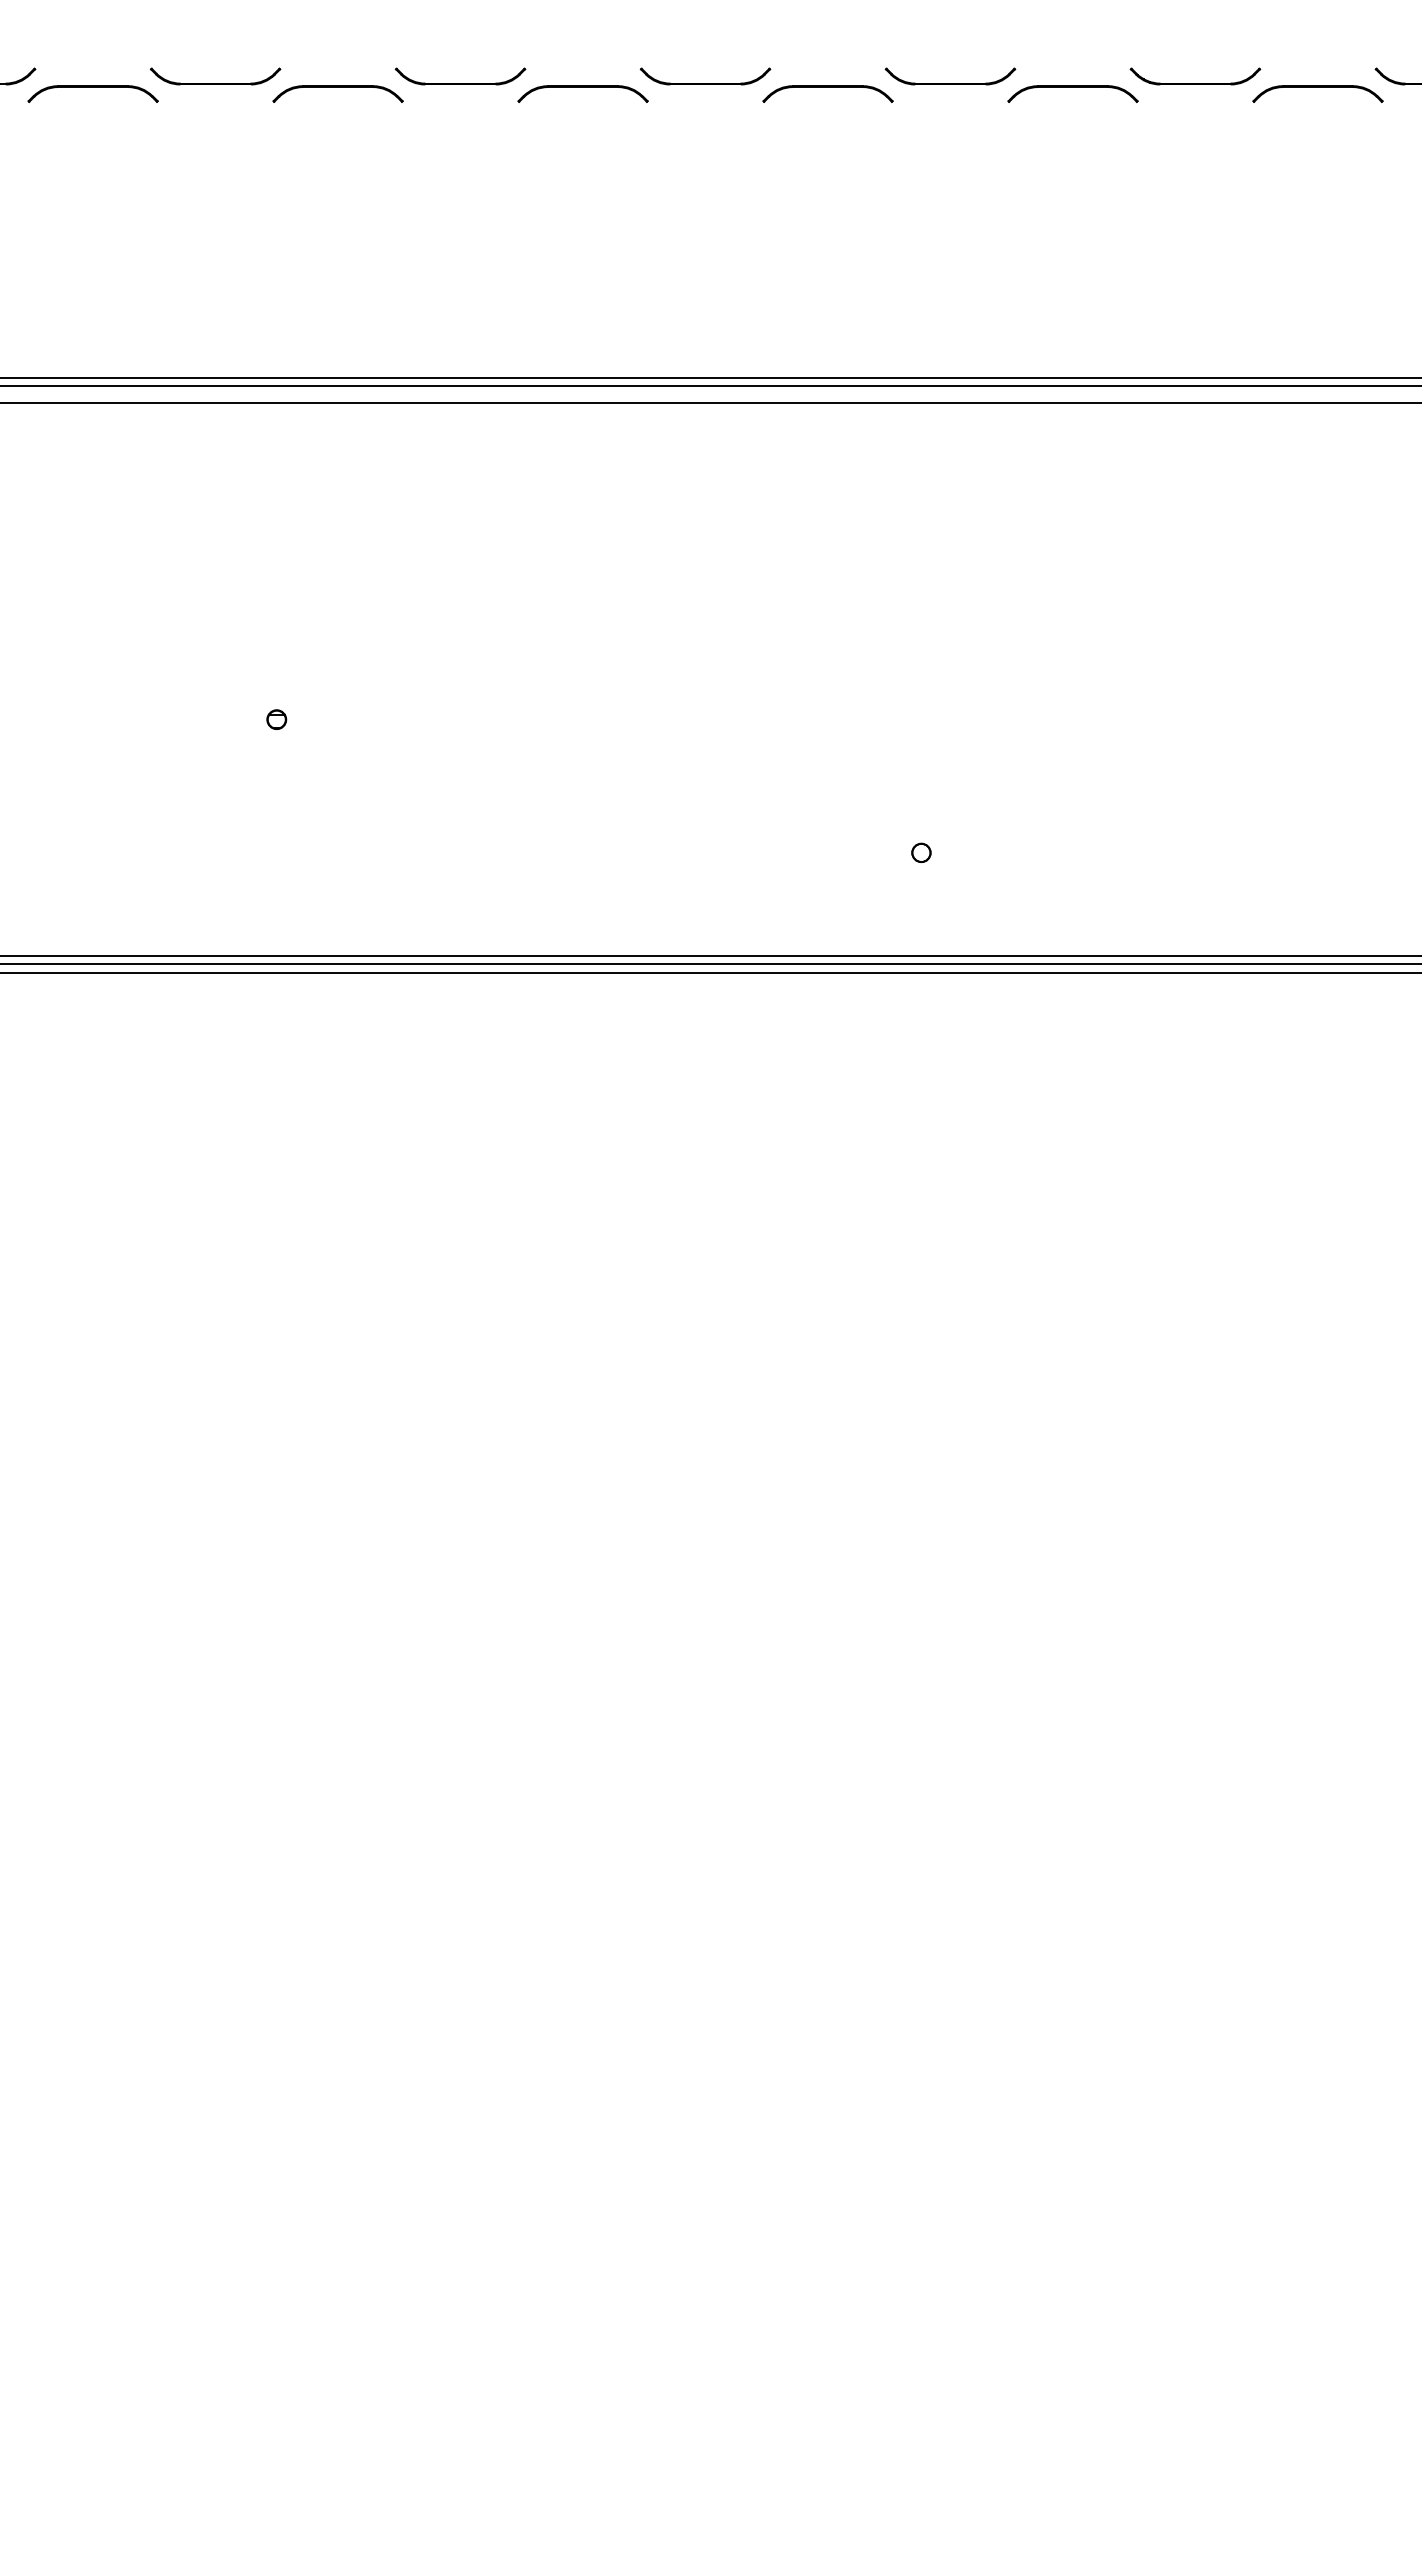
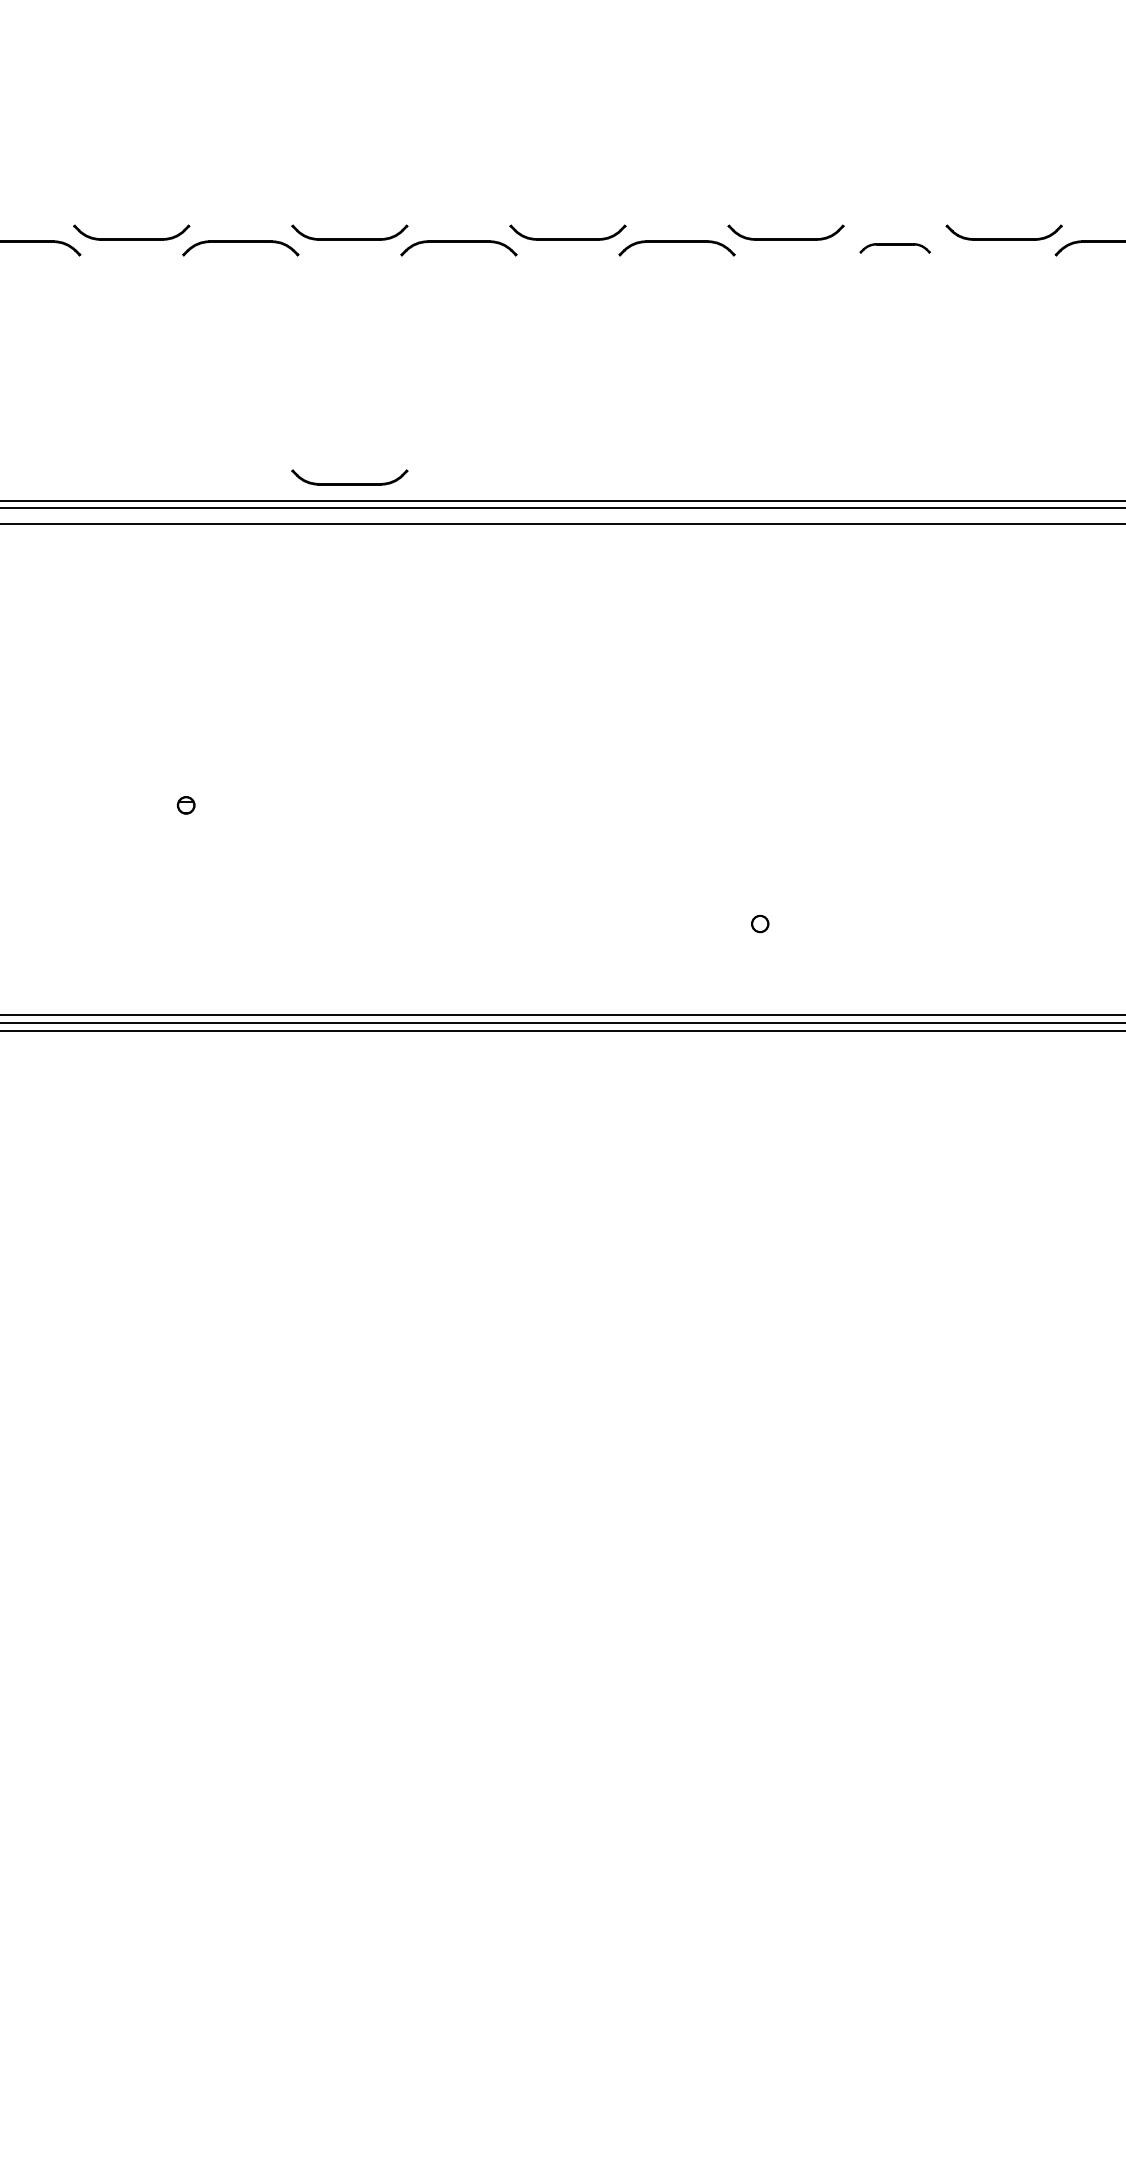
part: (1072, 93) -> (894, 247), size x0.6
part: (460, 358) -> (349, 483), added

